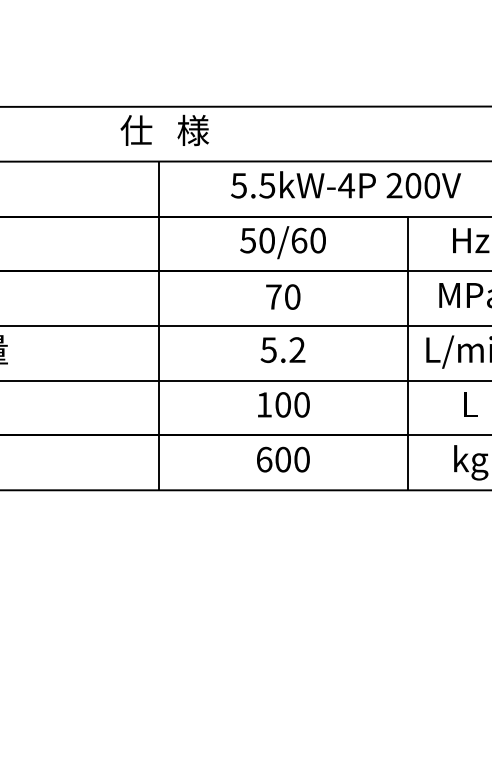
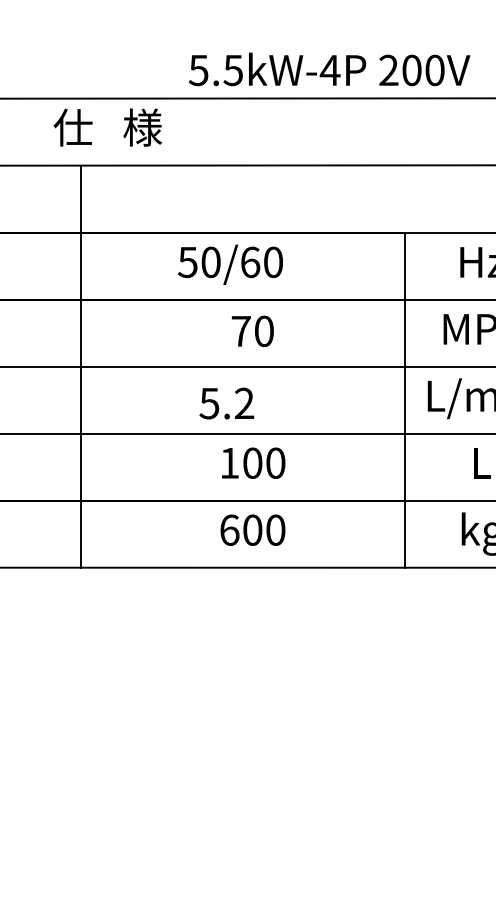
text: (346, 184) -> (330, 68), moved
text: (282, 242) -> (229, 264), moved
line: (158, 325) -> (80, 366), moved
text: (282, 349) -> (226, 402), moved

